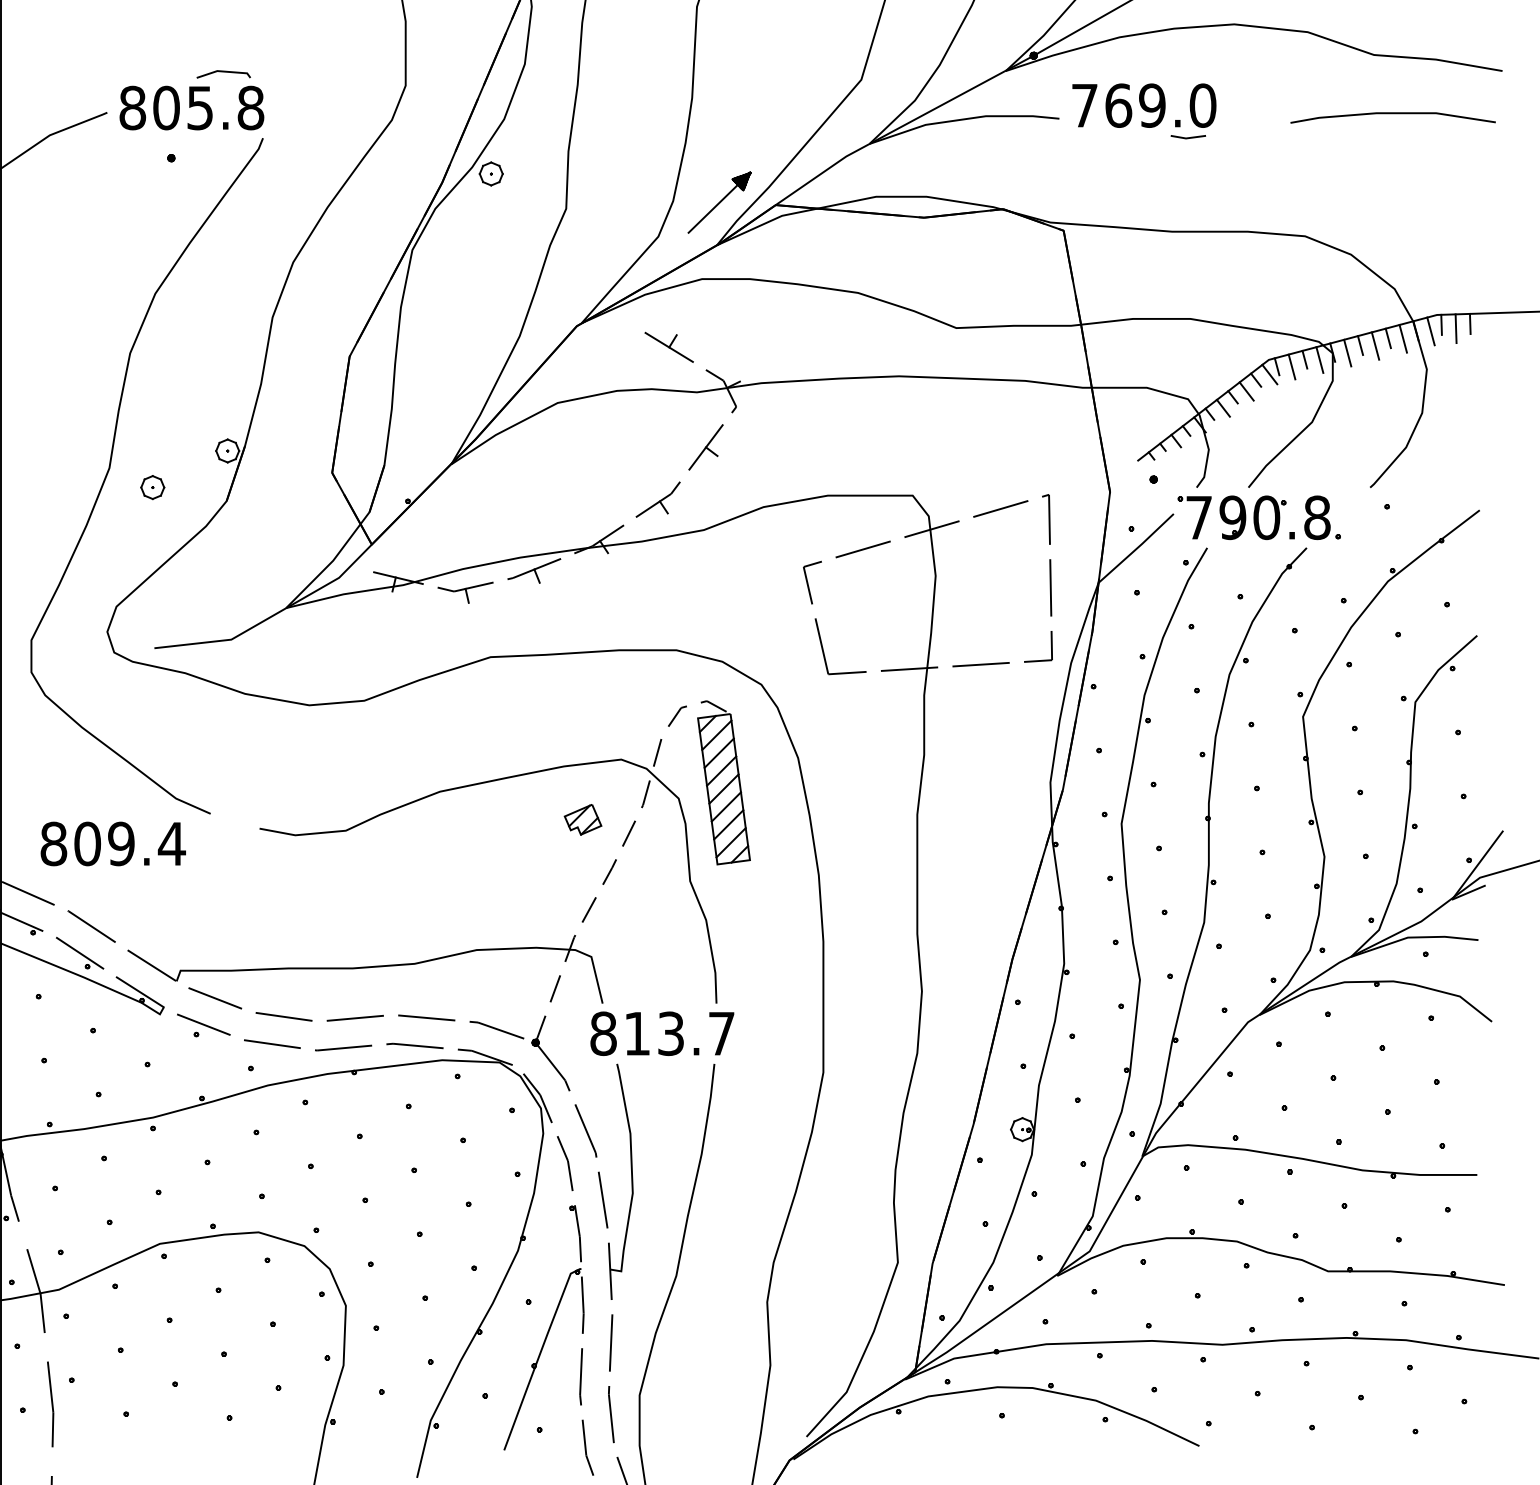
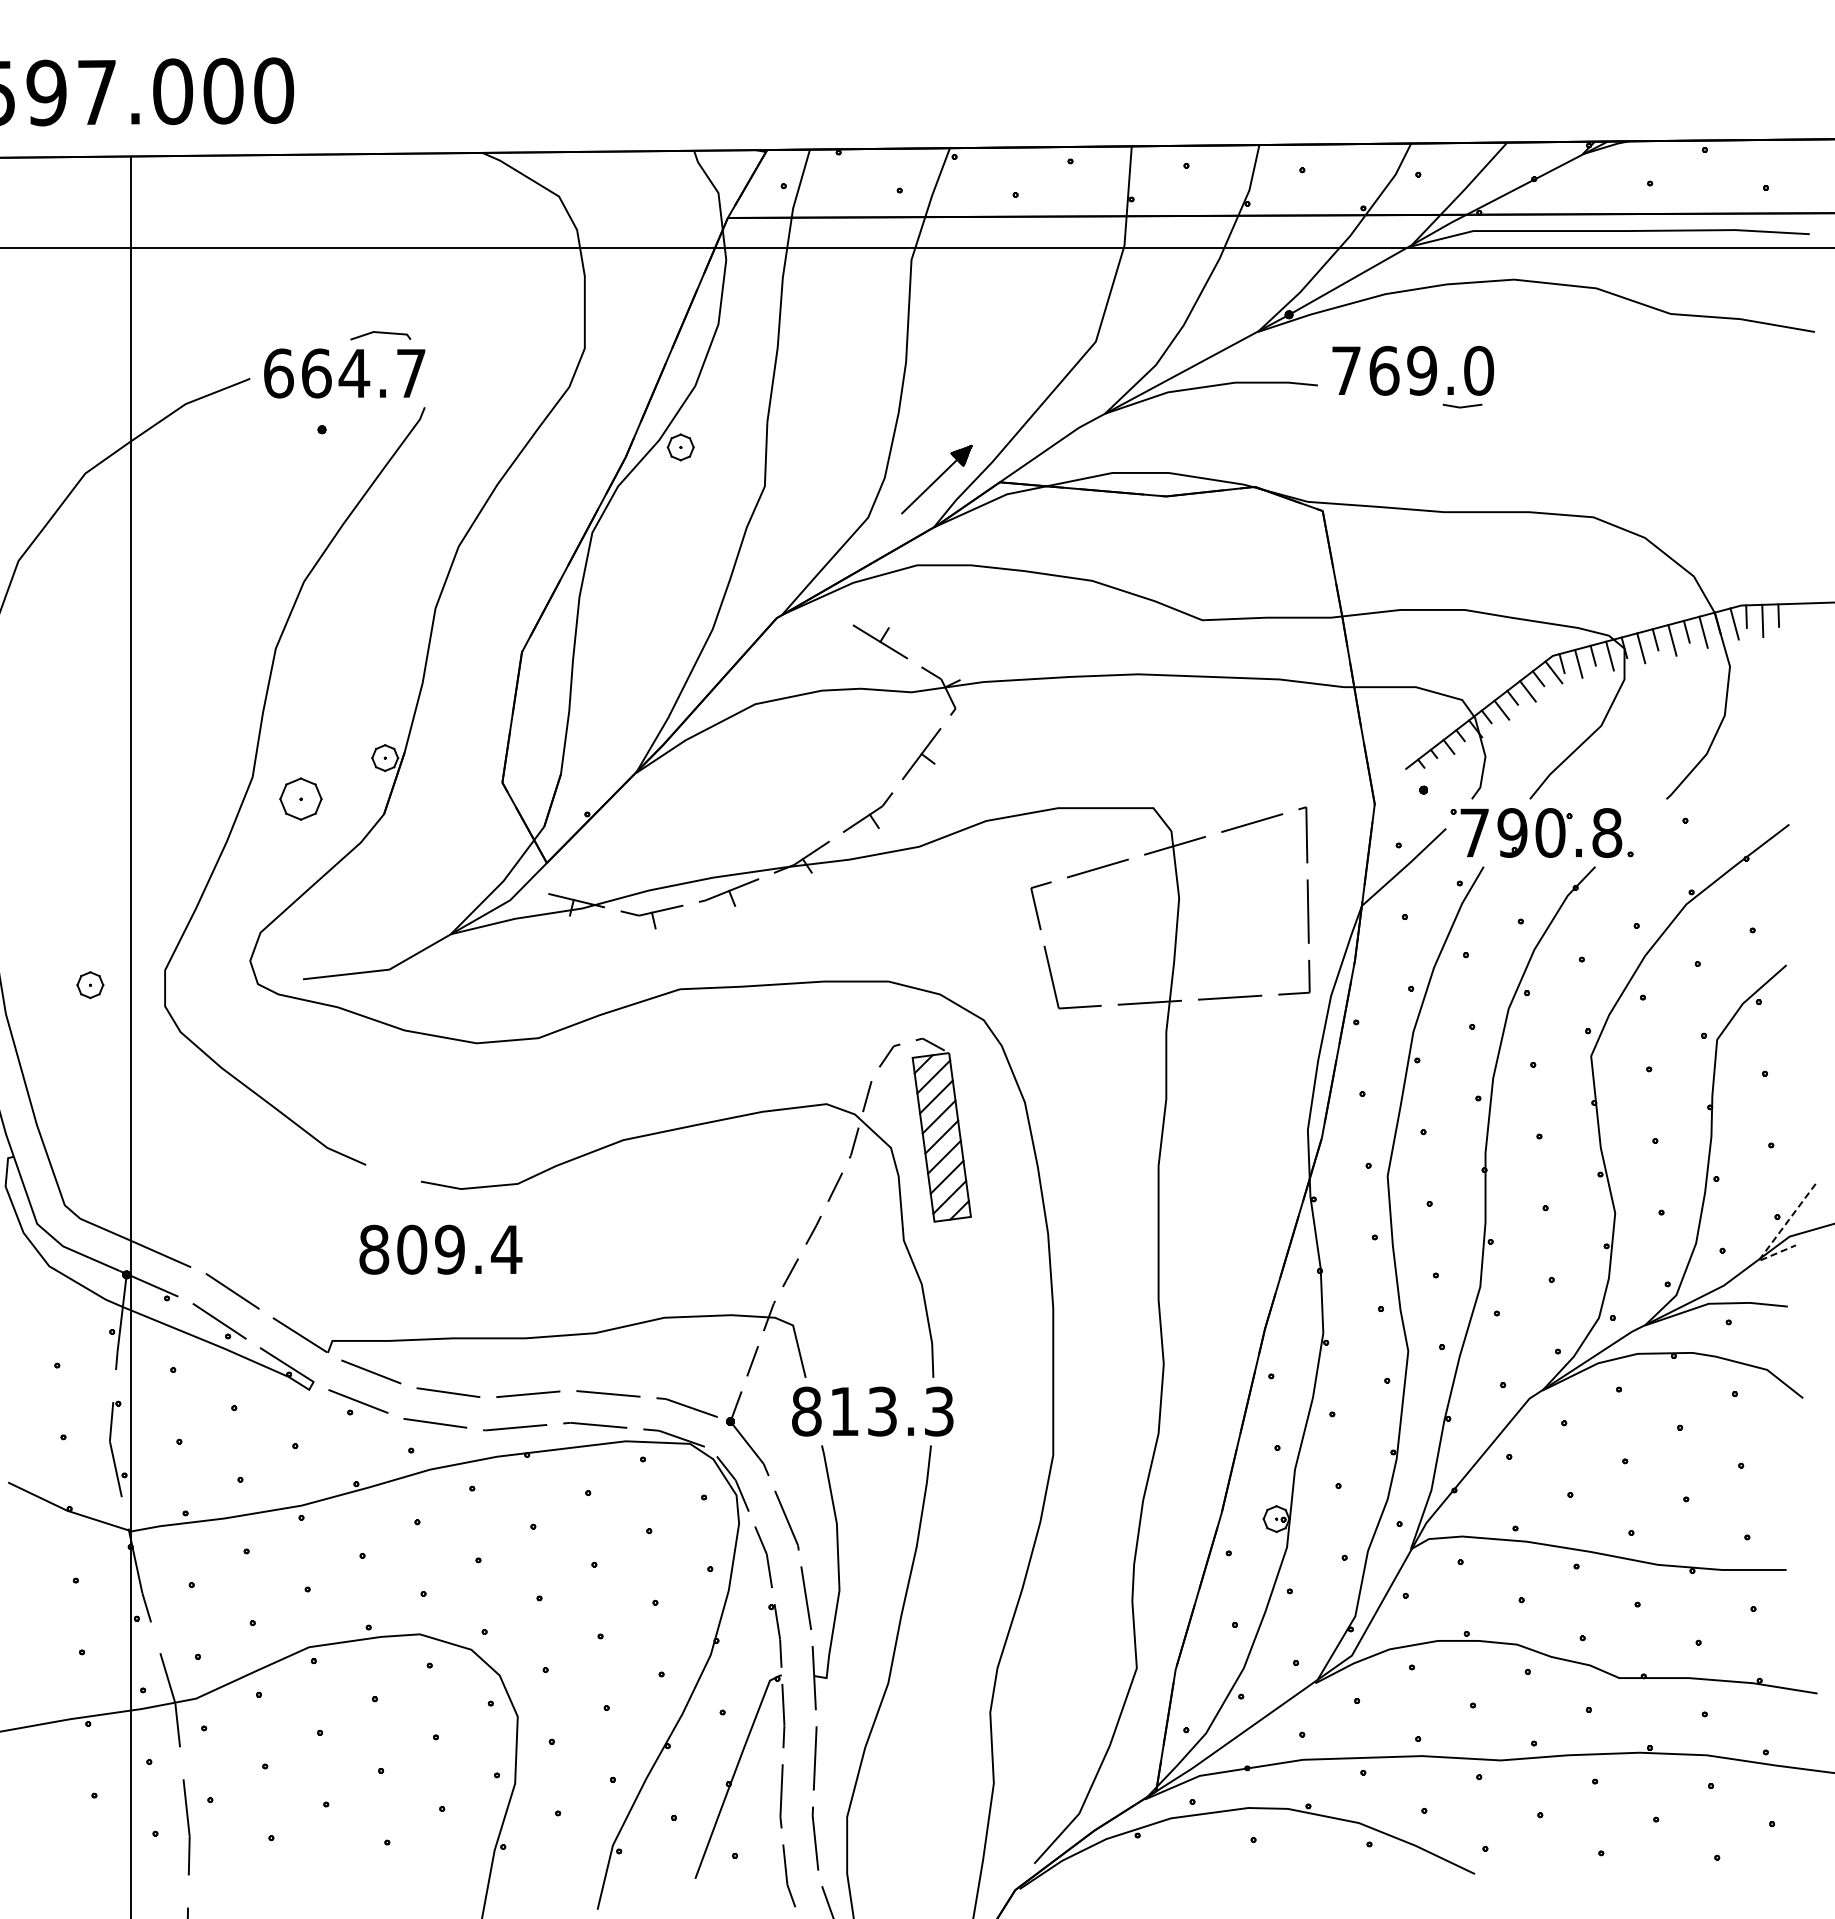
text: (192, 108) -> (345, 373), 805.8 -> 664.7
line: (1393, 114) -> (1692, 380), removed
part: (153, 487) -> (301, 798), size x1.6
part: (582, 819) -> (783, 1171), removed
text: (112, 843) -> (440, 1249), moved
line: (1466, 880) -> (1774, 1239), solid -> dashed
text: (721, 1033) -> (939, 1411), 813.7 -> 813.3

